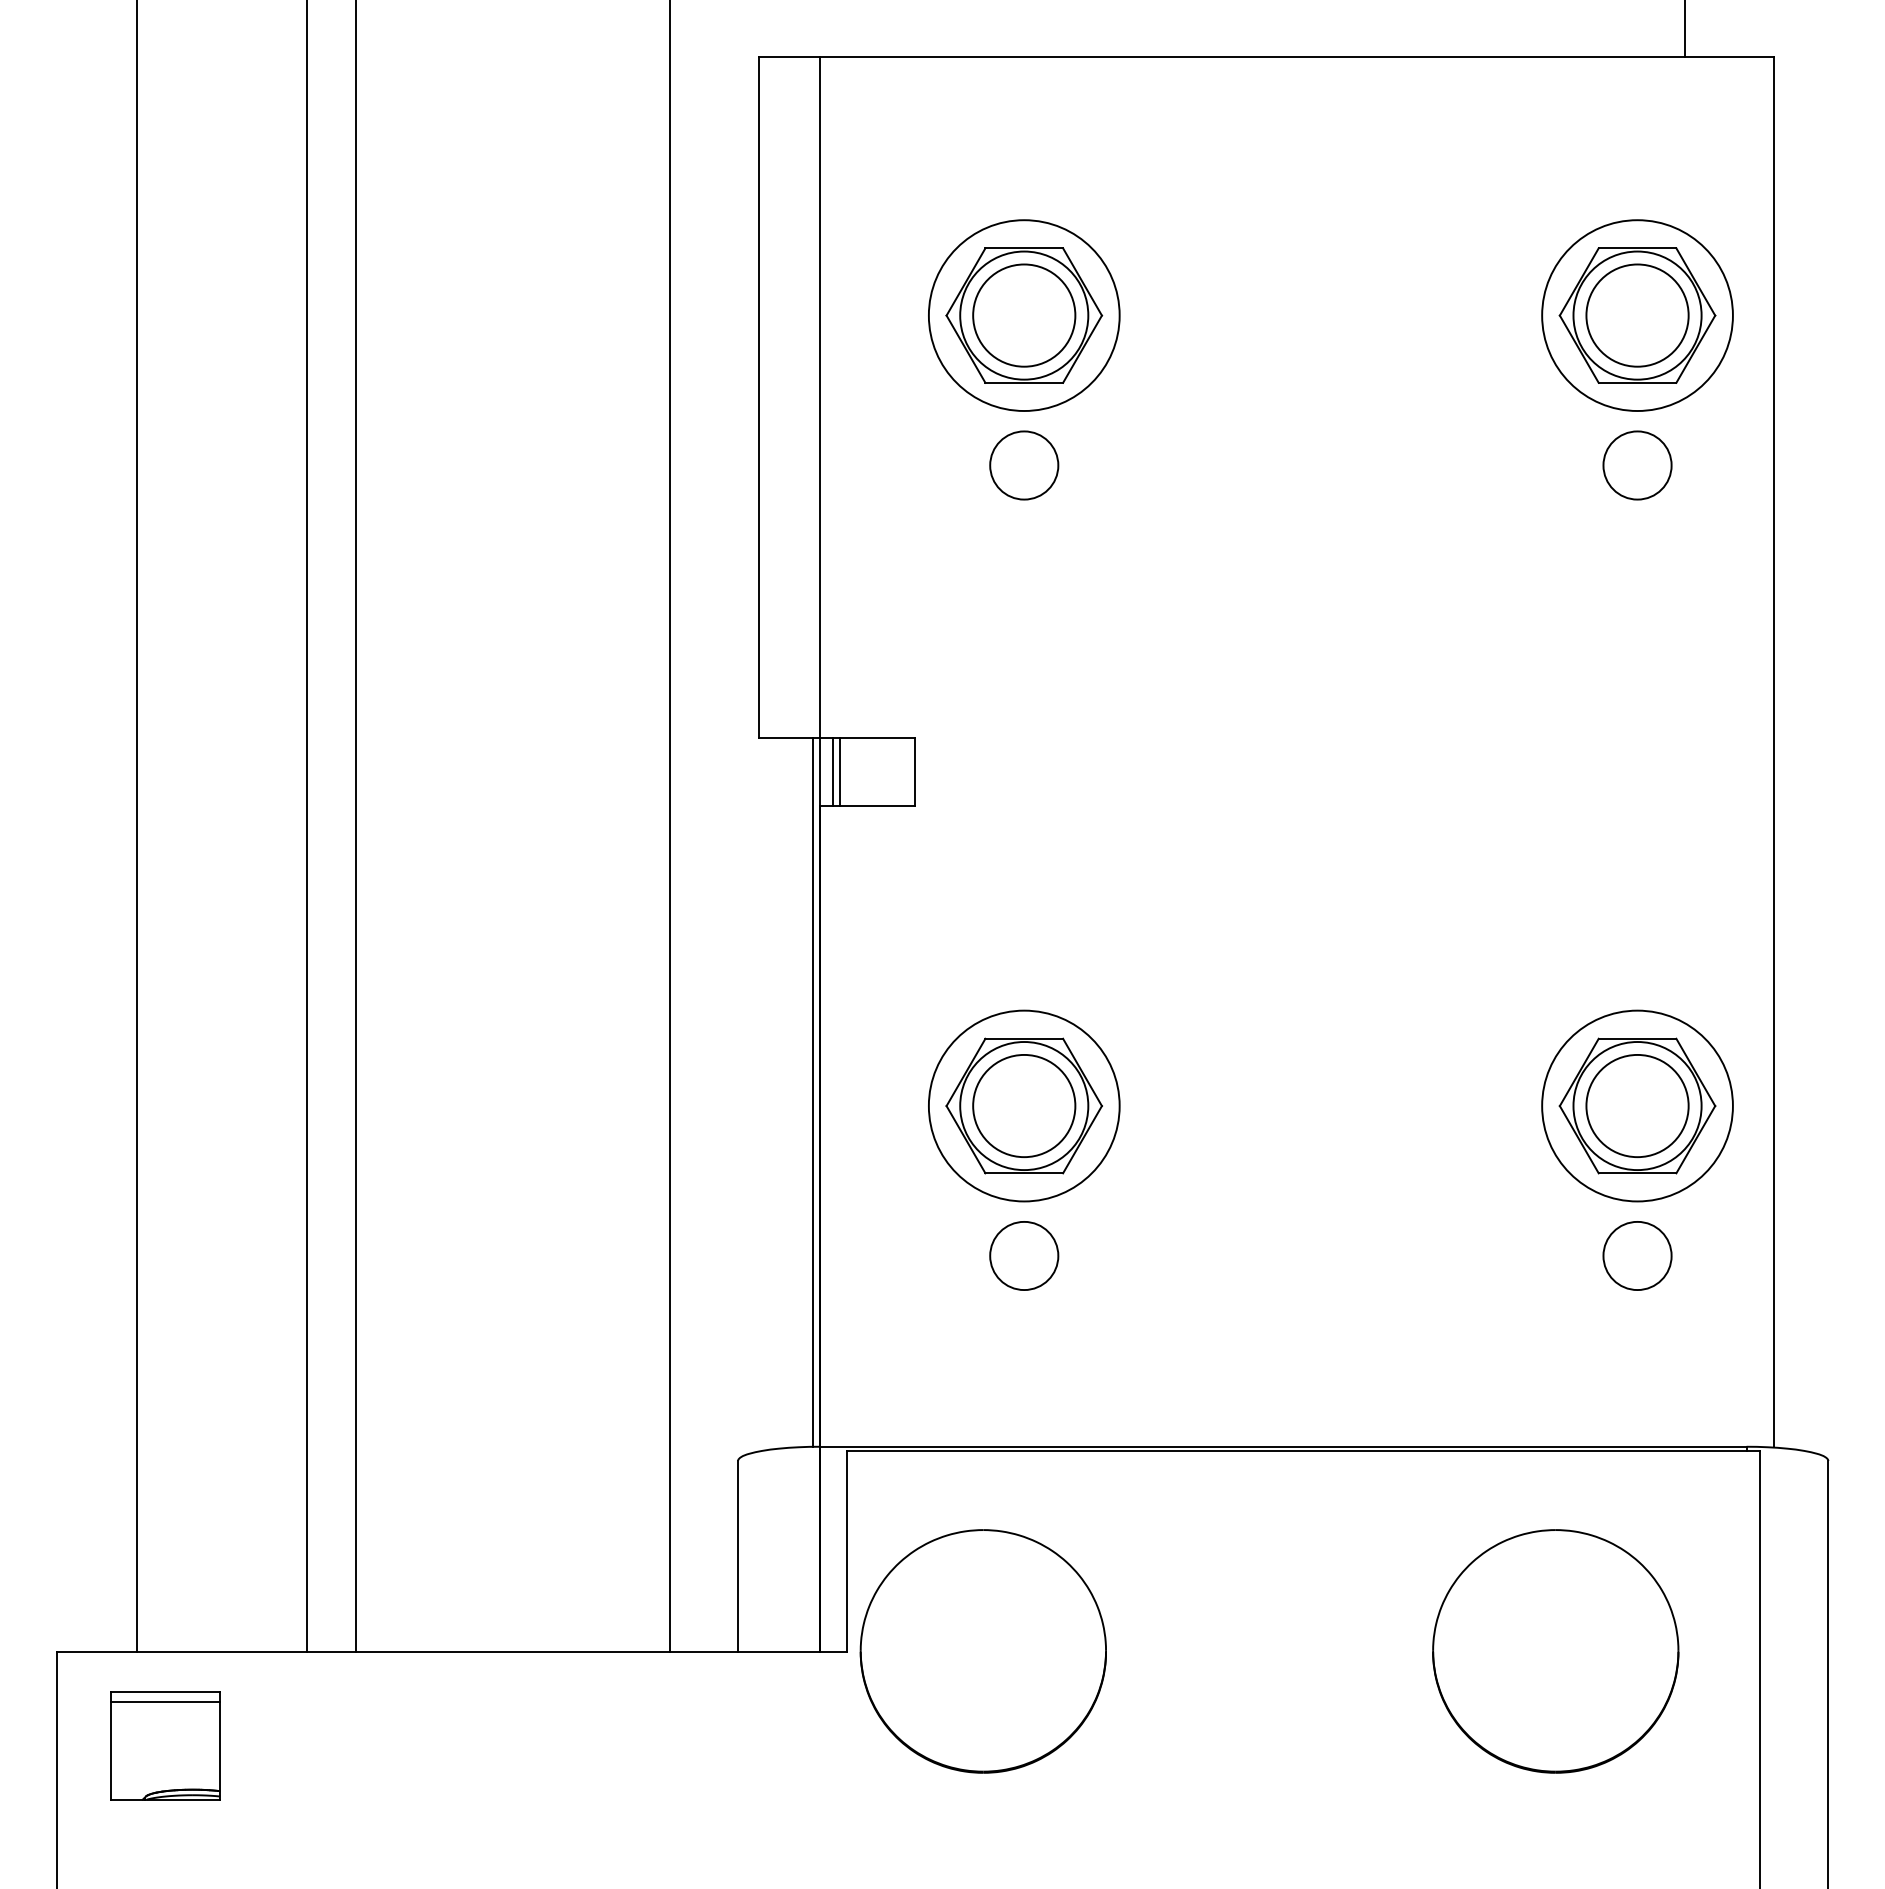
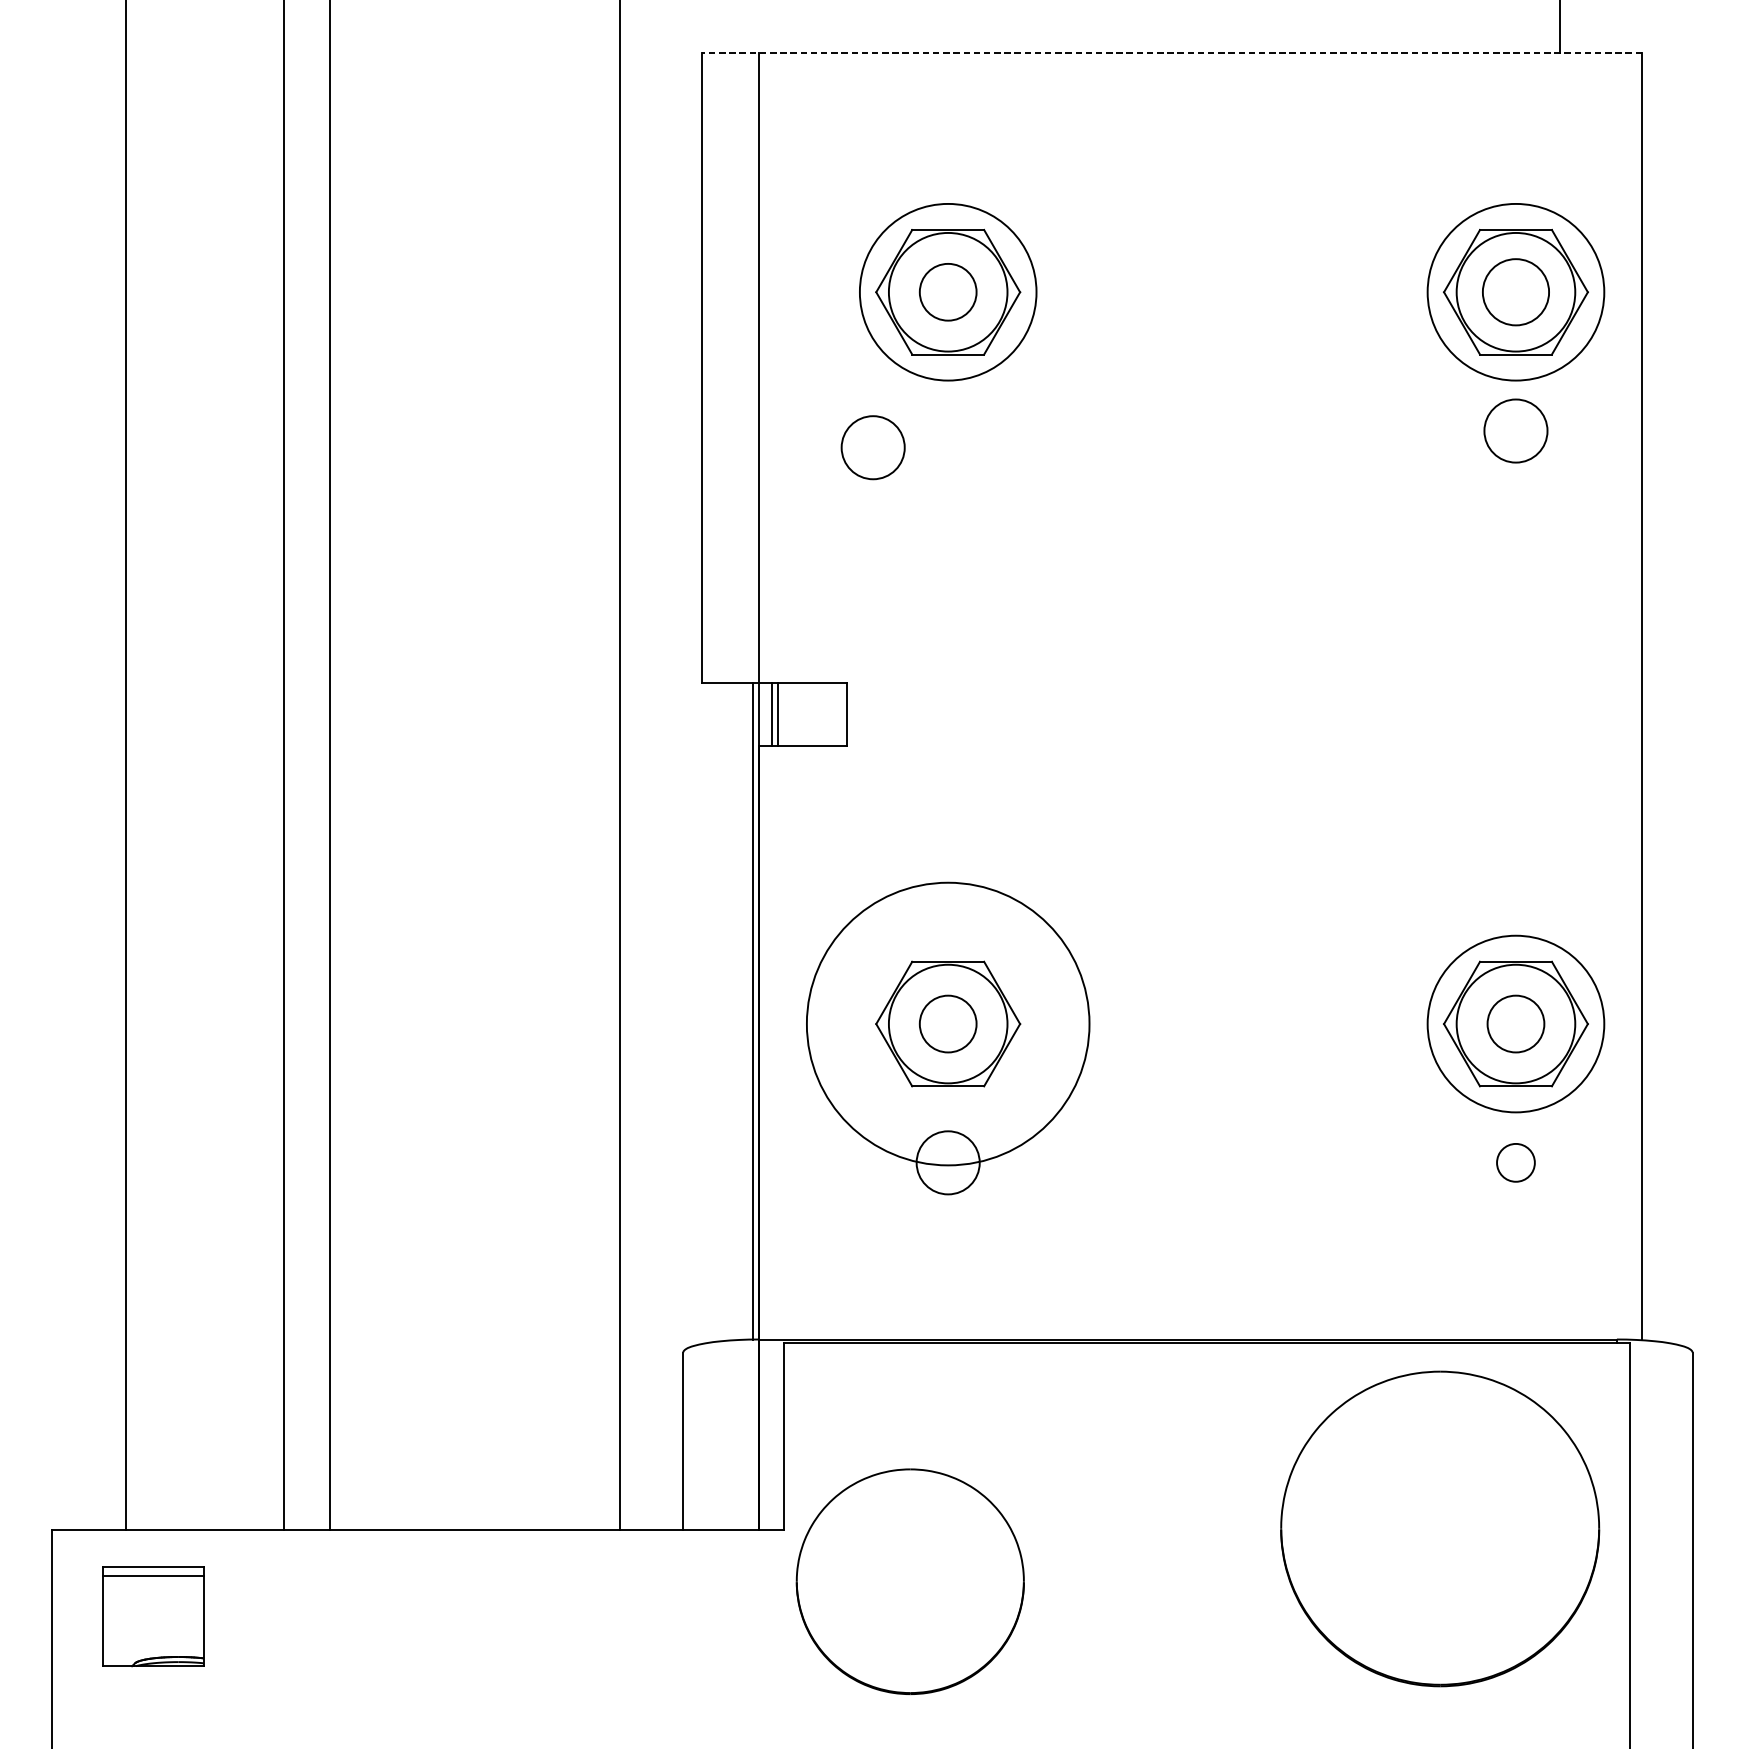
line: (1266, 56) -> (1172, 52), solid -> dashed
circle: (1024, 315) -> (948, 292), size x0.6
circle: (1637, 315) -> (1515, 292), size x0.7
circle: (1024, 465) -> (873, 447), moved
circle: (1023, 1105) -> (947, 1023), size x1.6
circle: (1024, 1105) -> (948, 1023), size x0.6
circle: (1637, 1105) -> (1515, 1023), size x0.6
circle: (1637, 1255) -> (1515, 1162), size x0.6
part: (982, 1651) -> (909, 1581), moved
part: (1555, 1651) -> (1440, 1529), size x1.4

